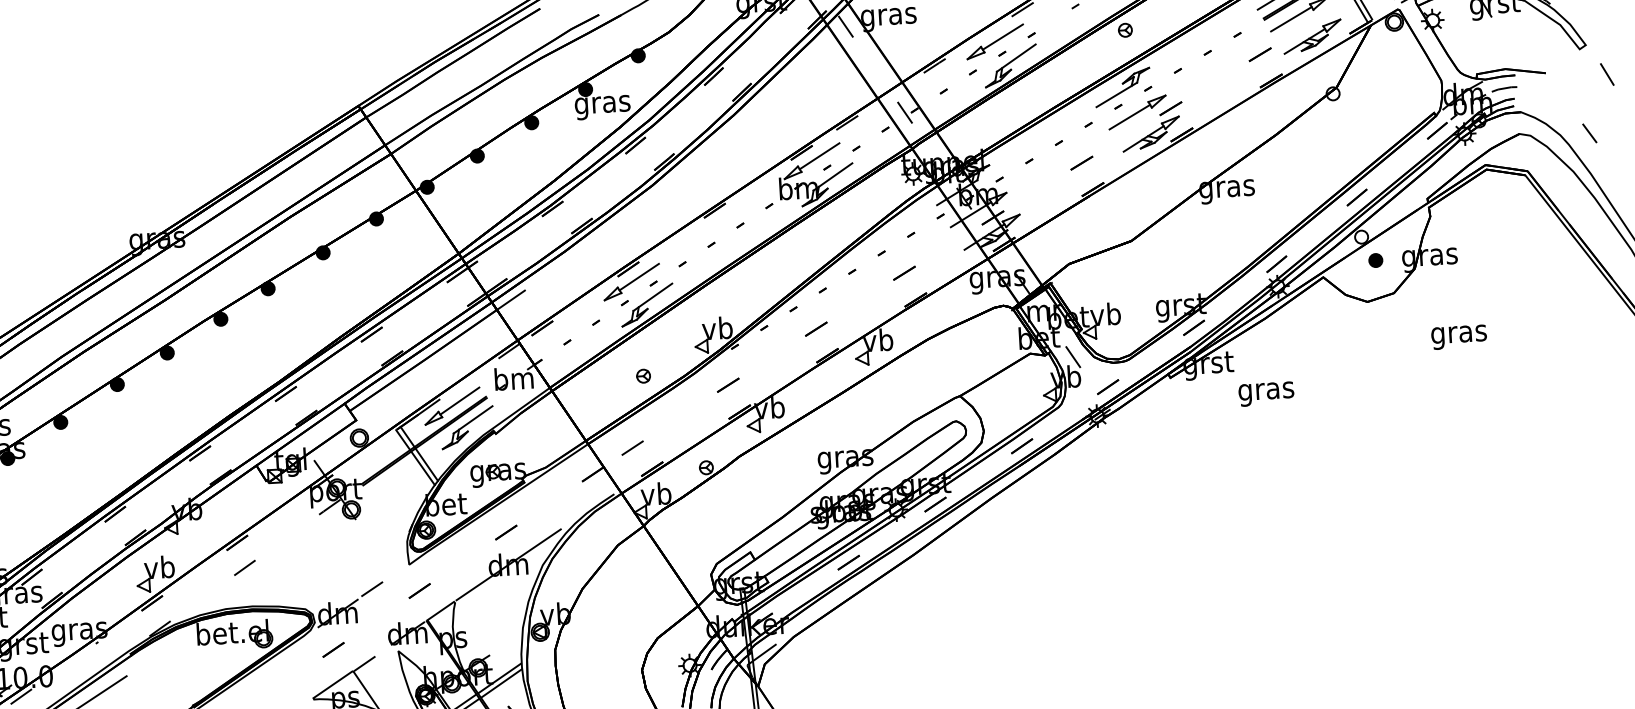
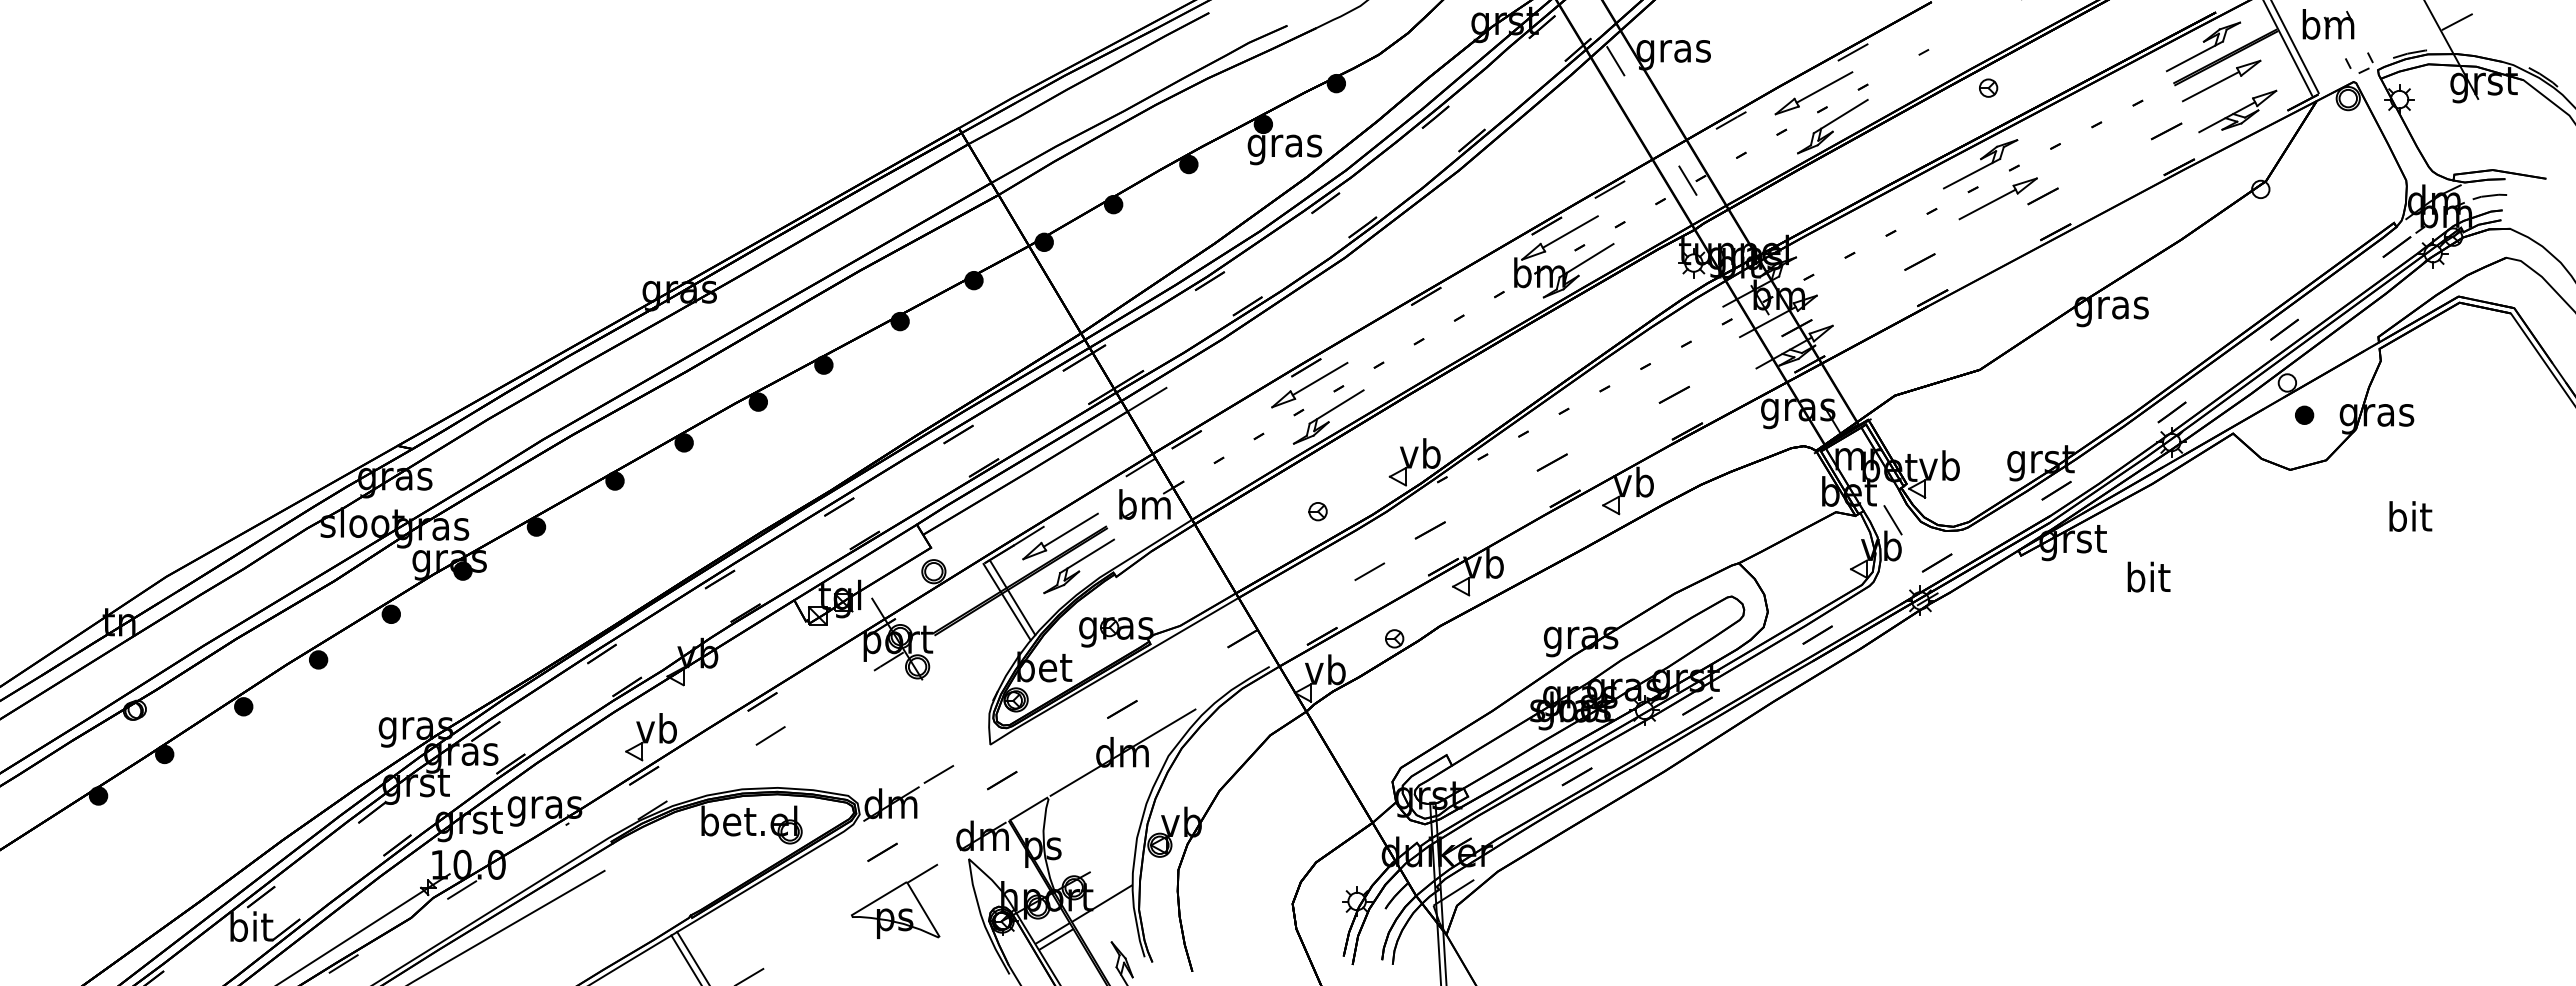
part: (1150, 133) -> (2014, 228), removed
text: (1458, 334) -> (2409, 520), gras -> bit
text: (1265, 390) -> (2147, 580), gras -> bit
line: (632, 447) -> (1369, 571), moved
line: (501, 683) -> (1103, 910), removed

